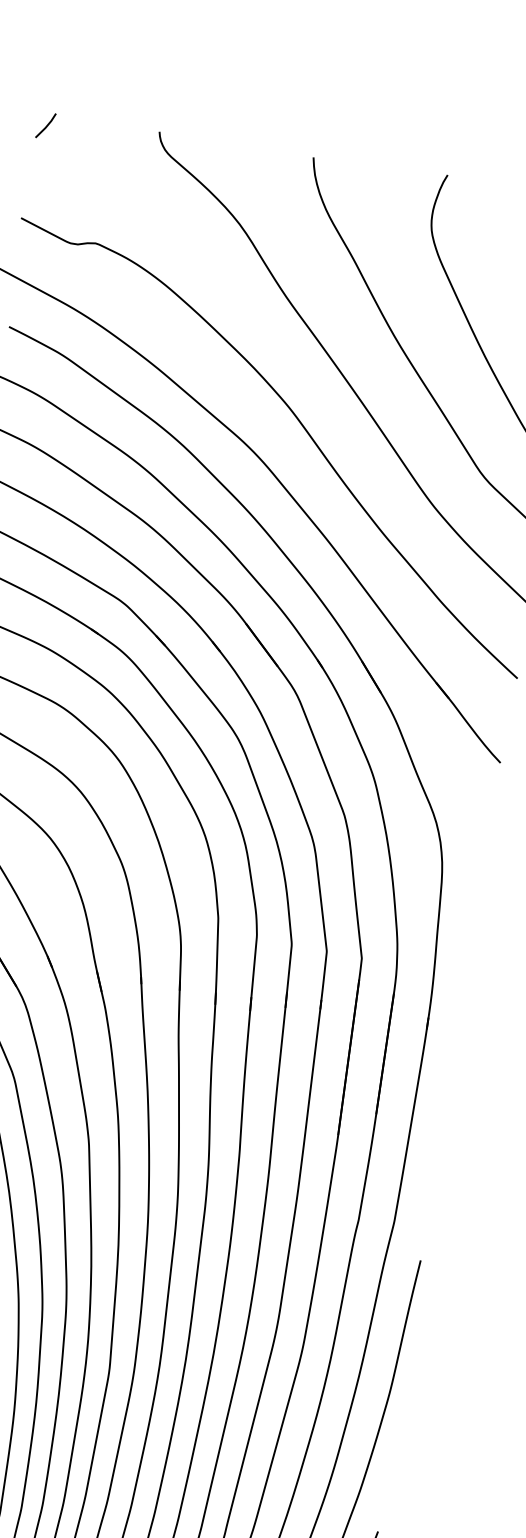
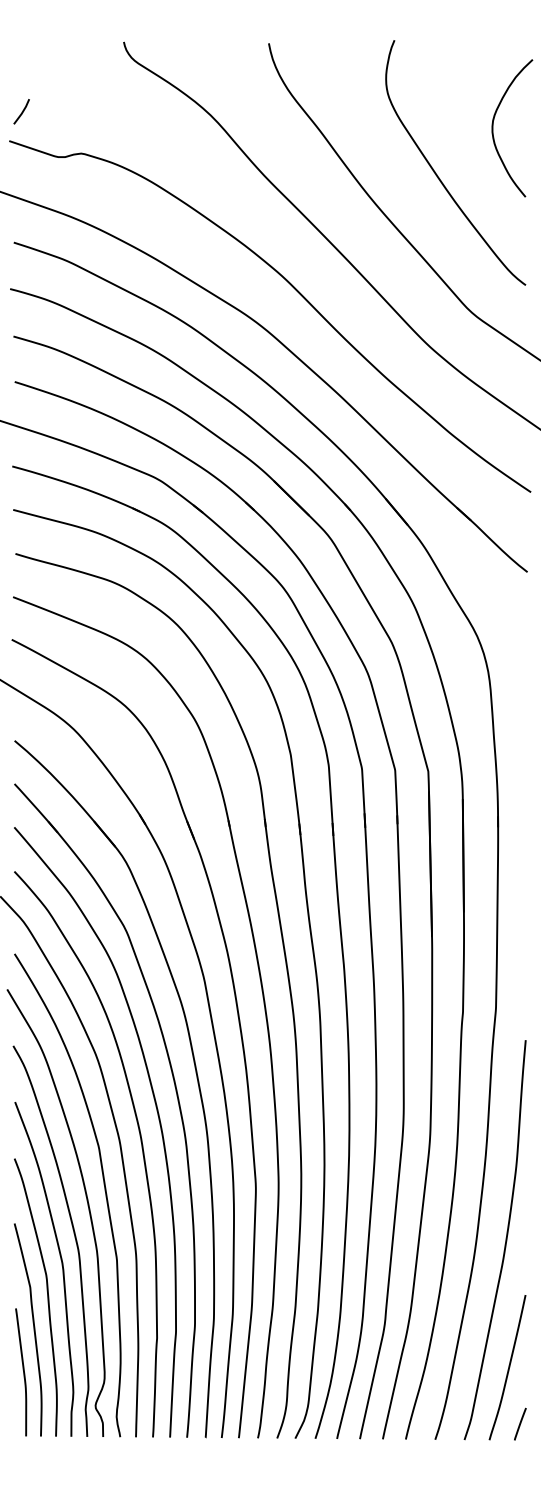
line: (46, 125) -> (22, 111), moved

